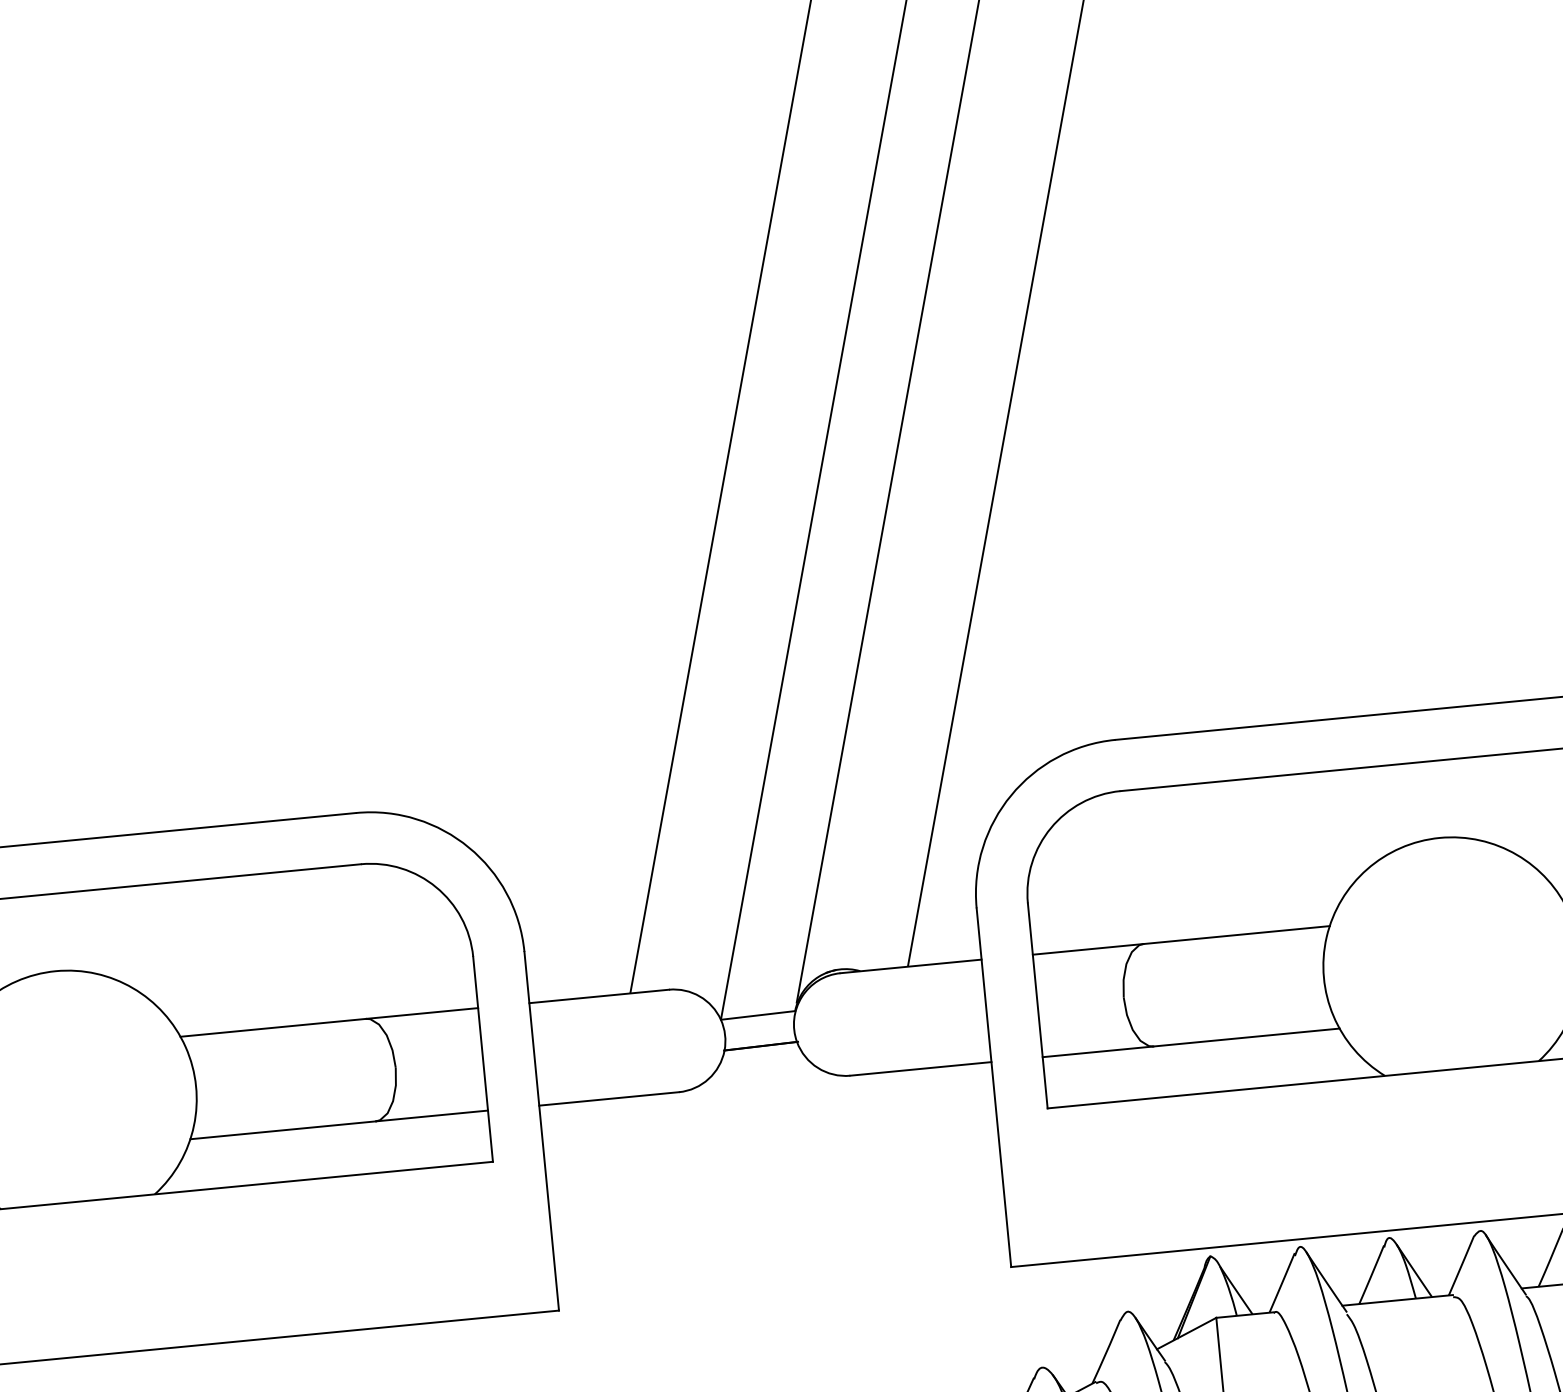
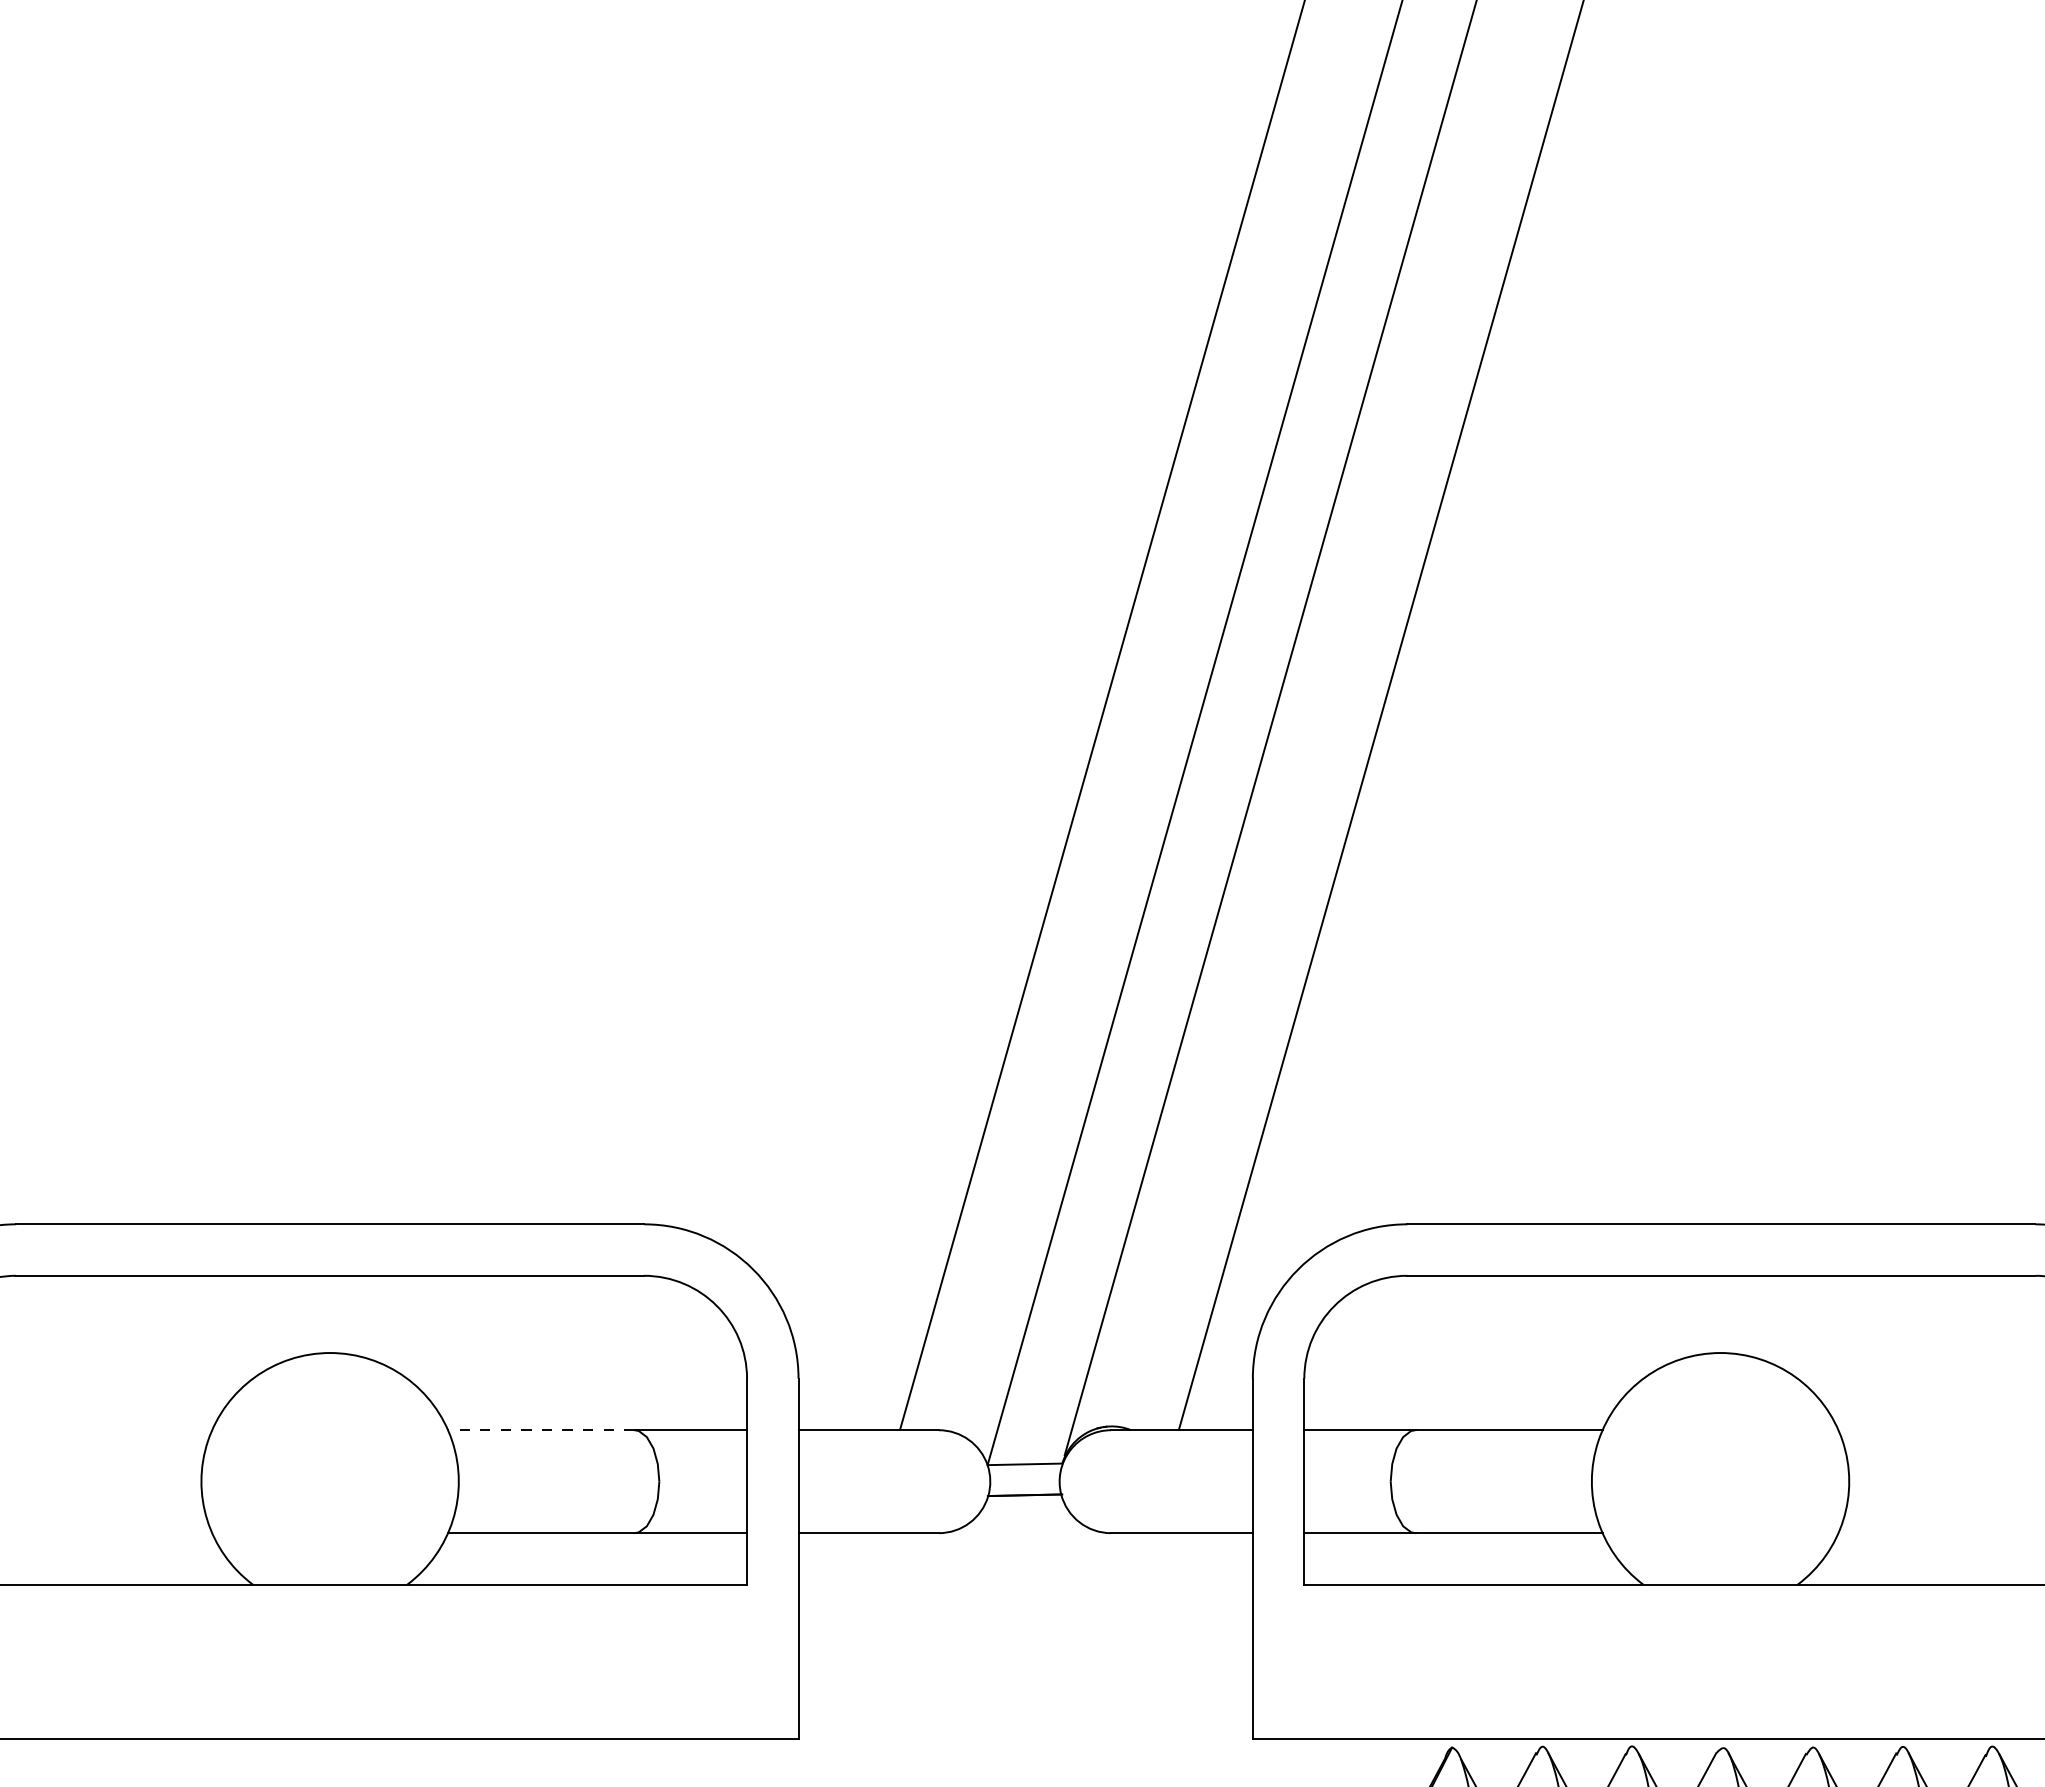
line: (272, 1028) -> (540, 1430), solid -> dashed

